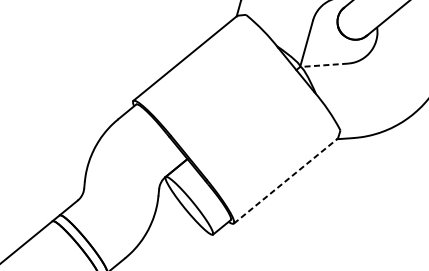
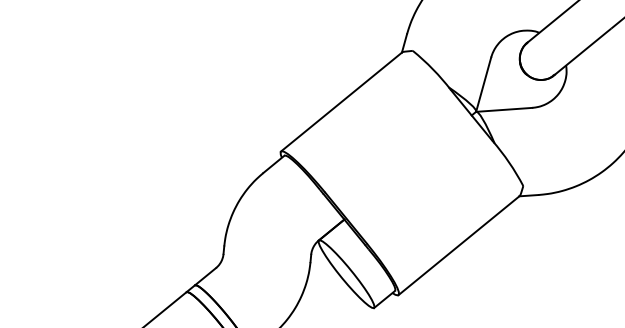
line: (324, 64) -> (504, 109), dashed -> solid
line: (285, 181) -> (459, 245), dashed -> solid

